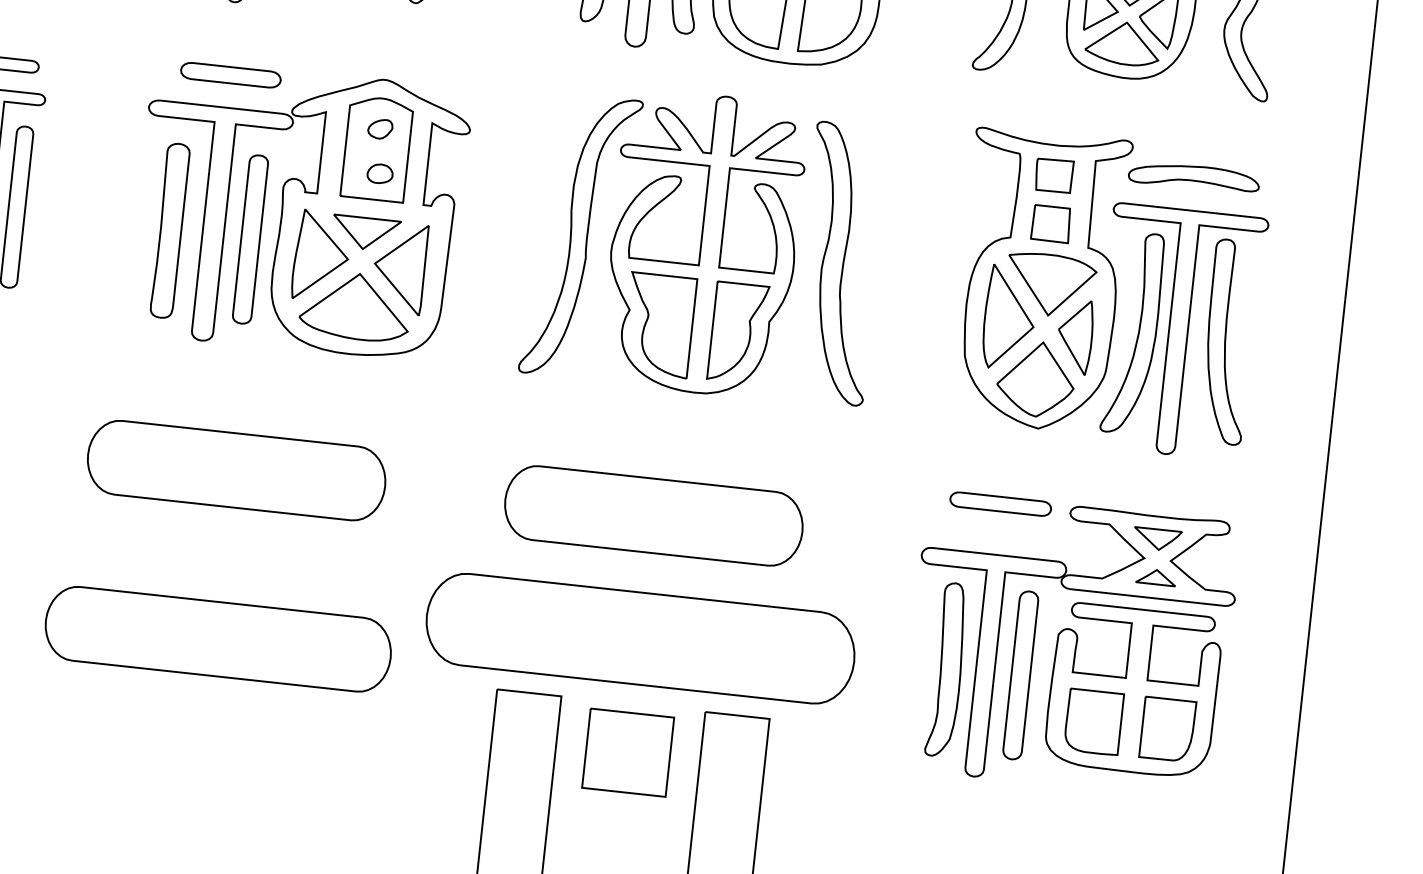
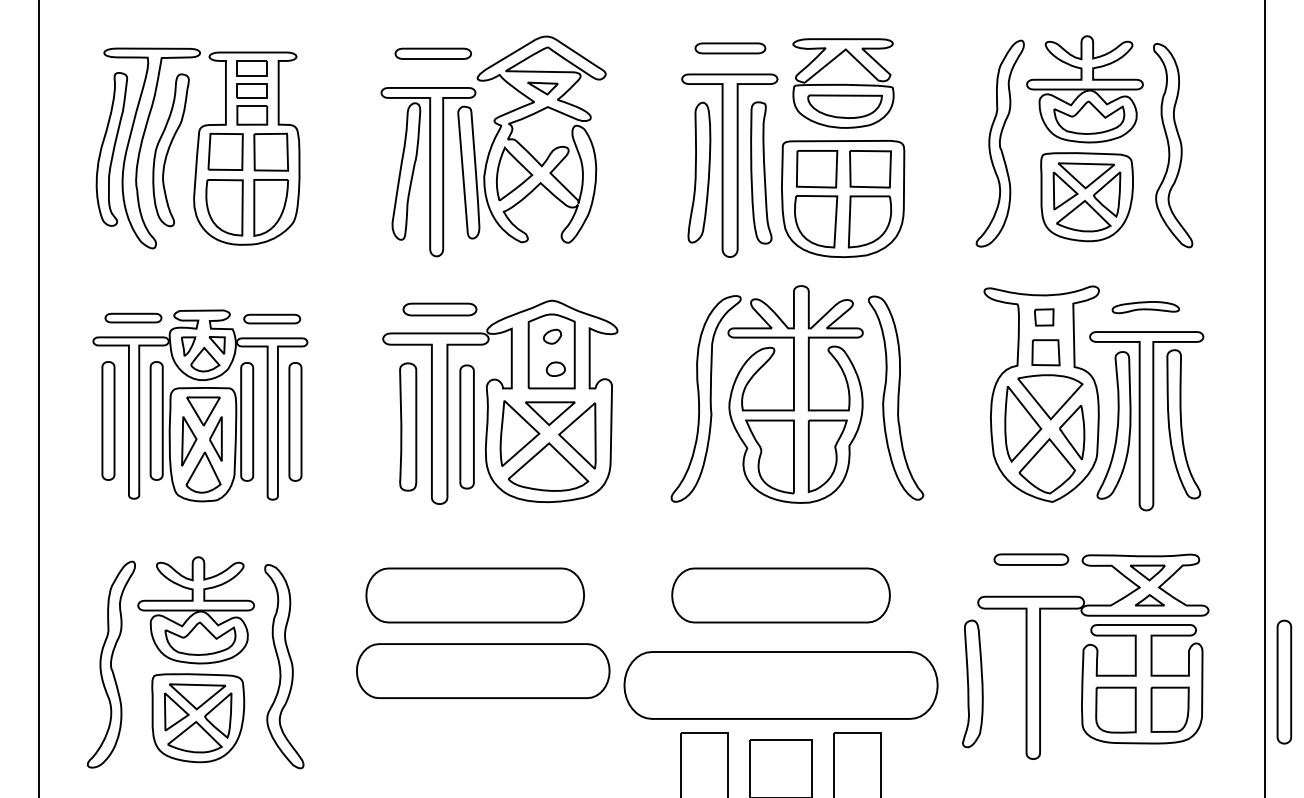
part: (1054, 175) -> (1044, 317), size x0.7
part: (1193, 177) -> (1145, 307), size x0.7
part: (218, 638) -> (483, 670), moved
part: (947, 669) -> (972, 683), moved
part: (1021, 674) -> (1284, 681), moved

